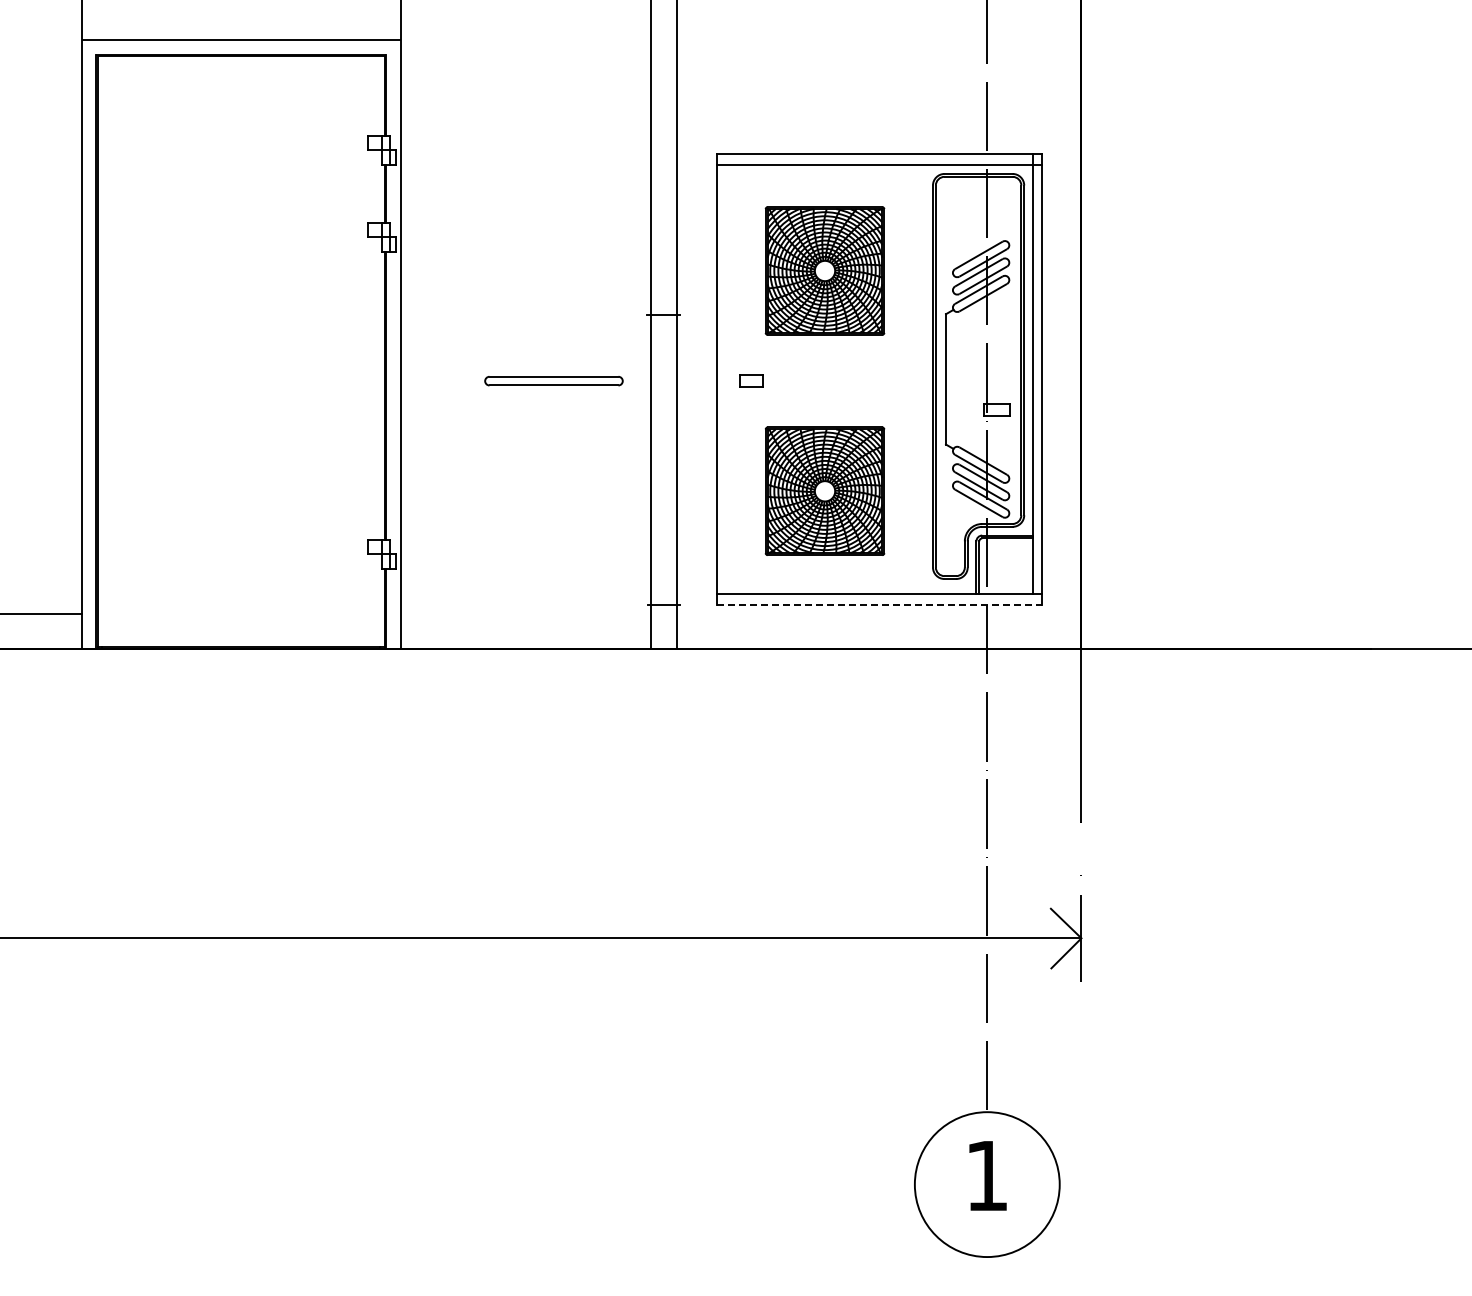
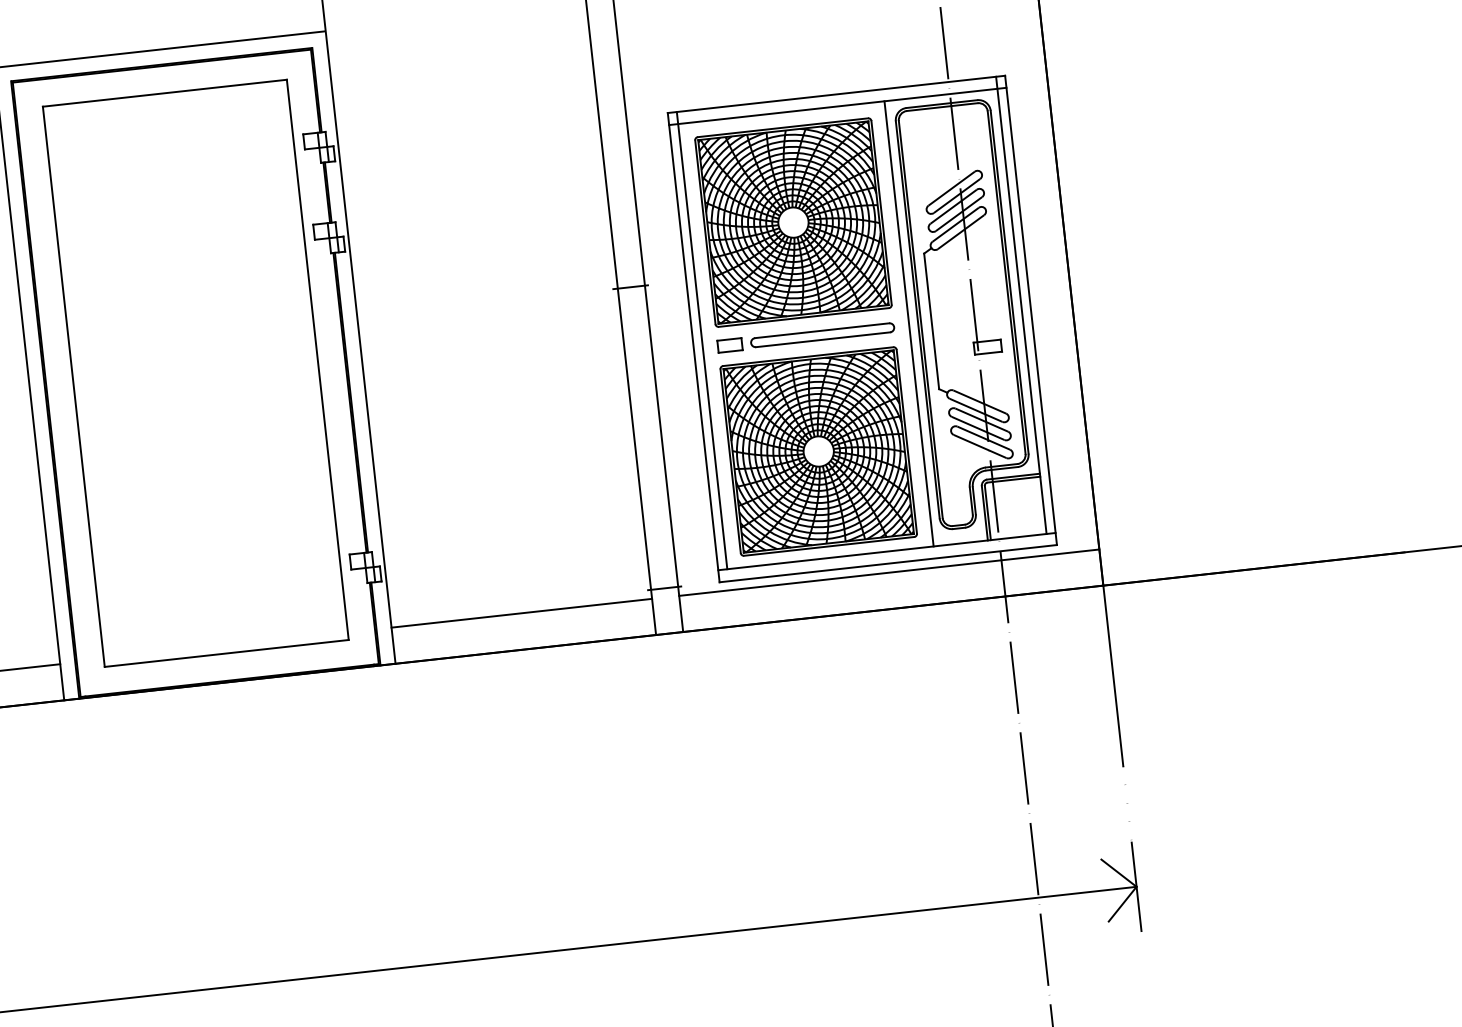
part: (824, 270) -> (792, 222), size x1.43
part: (241, 351) -> (196, 373), added
line: (725, 373) -> (701, 340), added
line: (924, 379) -> (909, 323), added
part: (553, 381) -> (822, 335), moved
part: (824, 491) -> (818, 451), size x1.43
line: (879, 605) -> (888, 564), dashed -> solid
line: (525, 613) -> (521, 612), added
line: (879, 613) -> (889, 572), added

